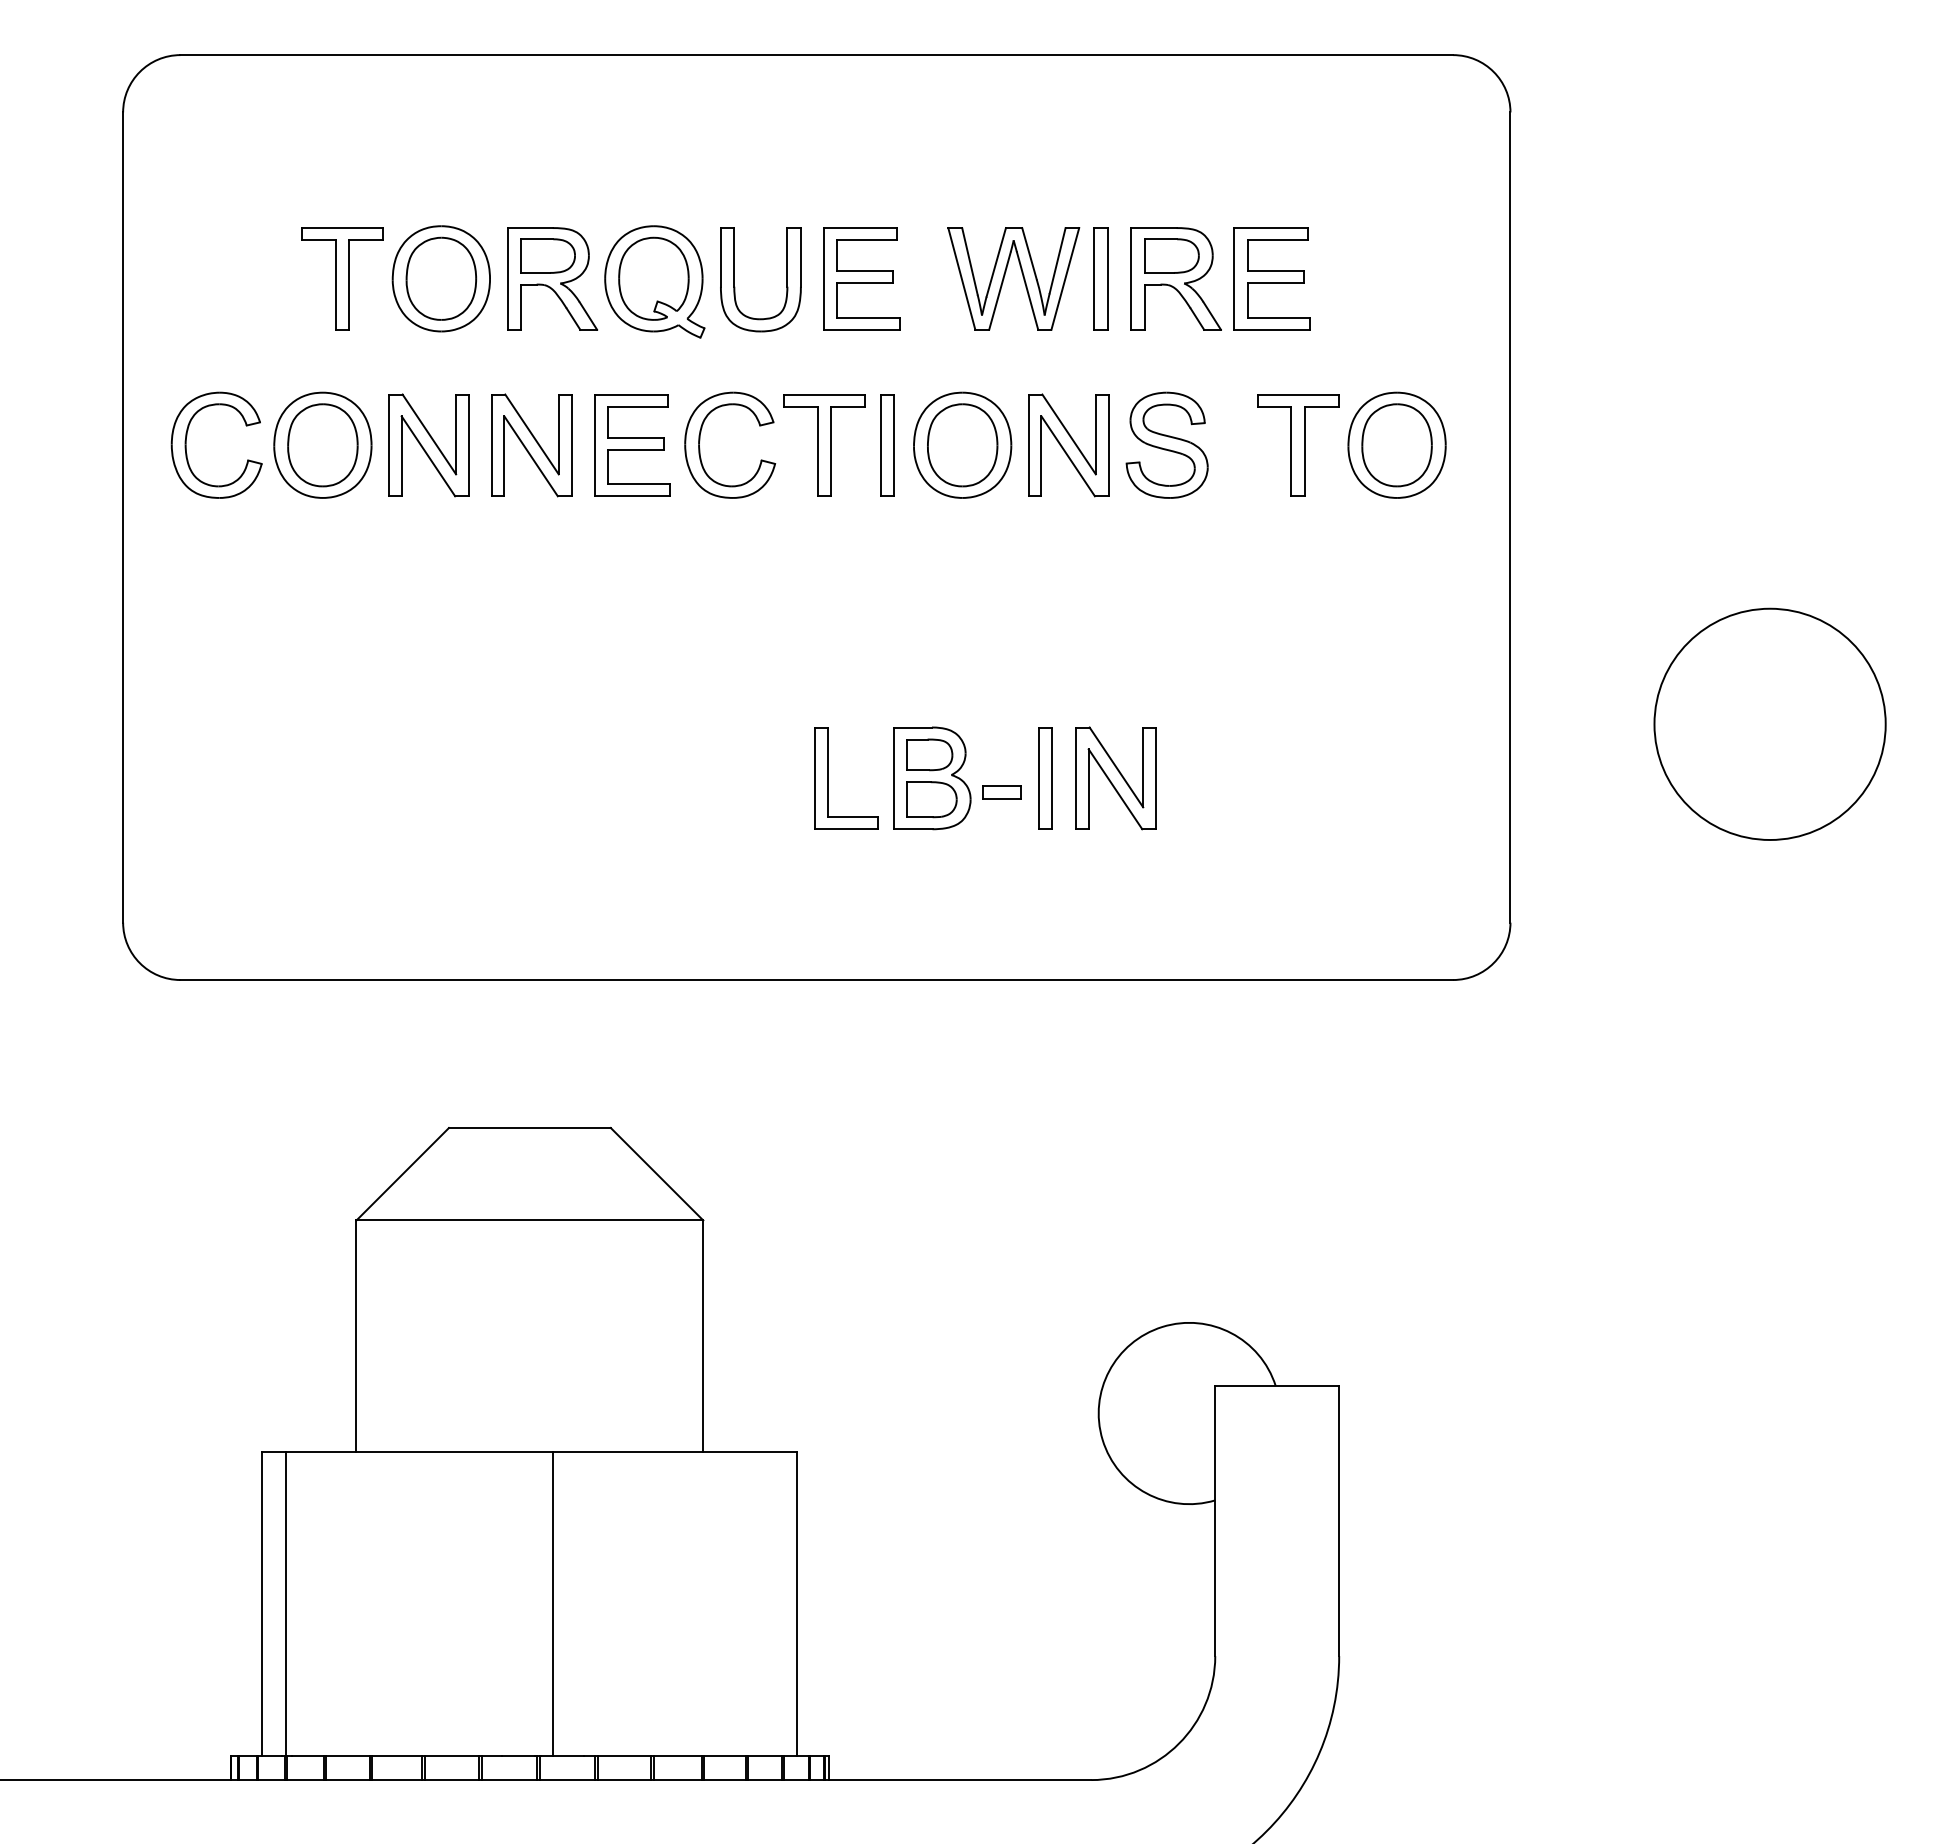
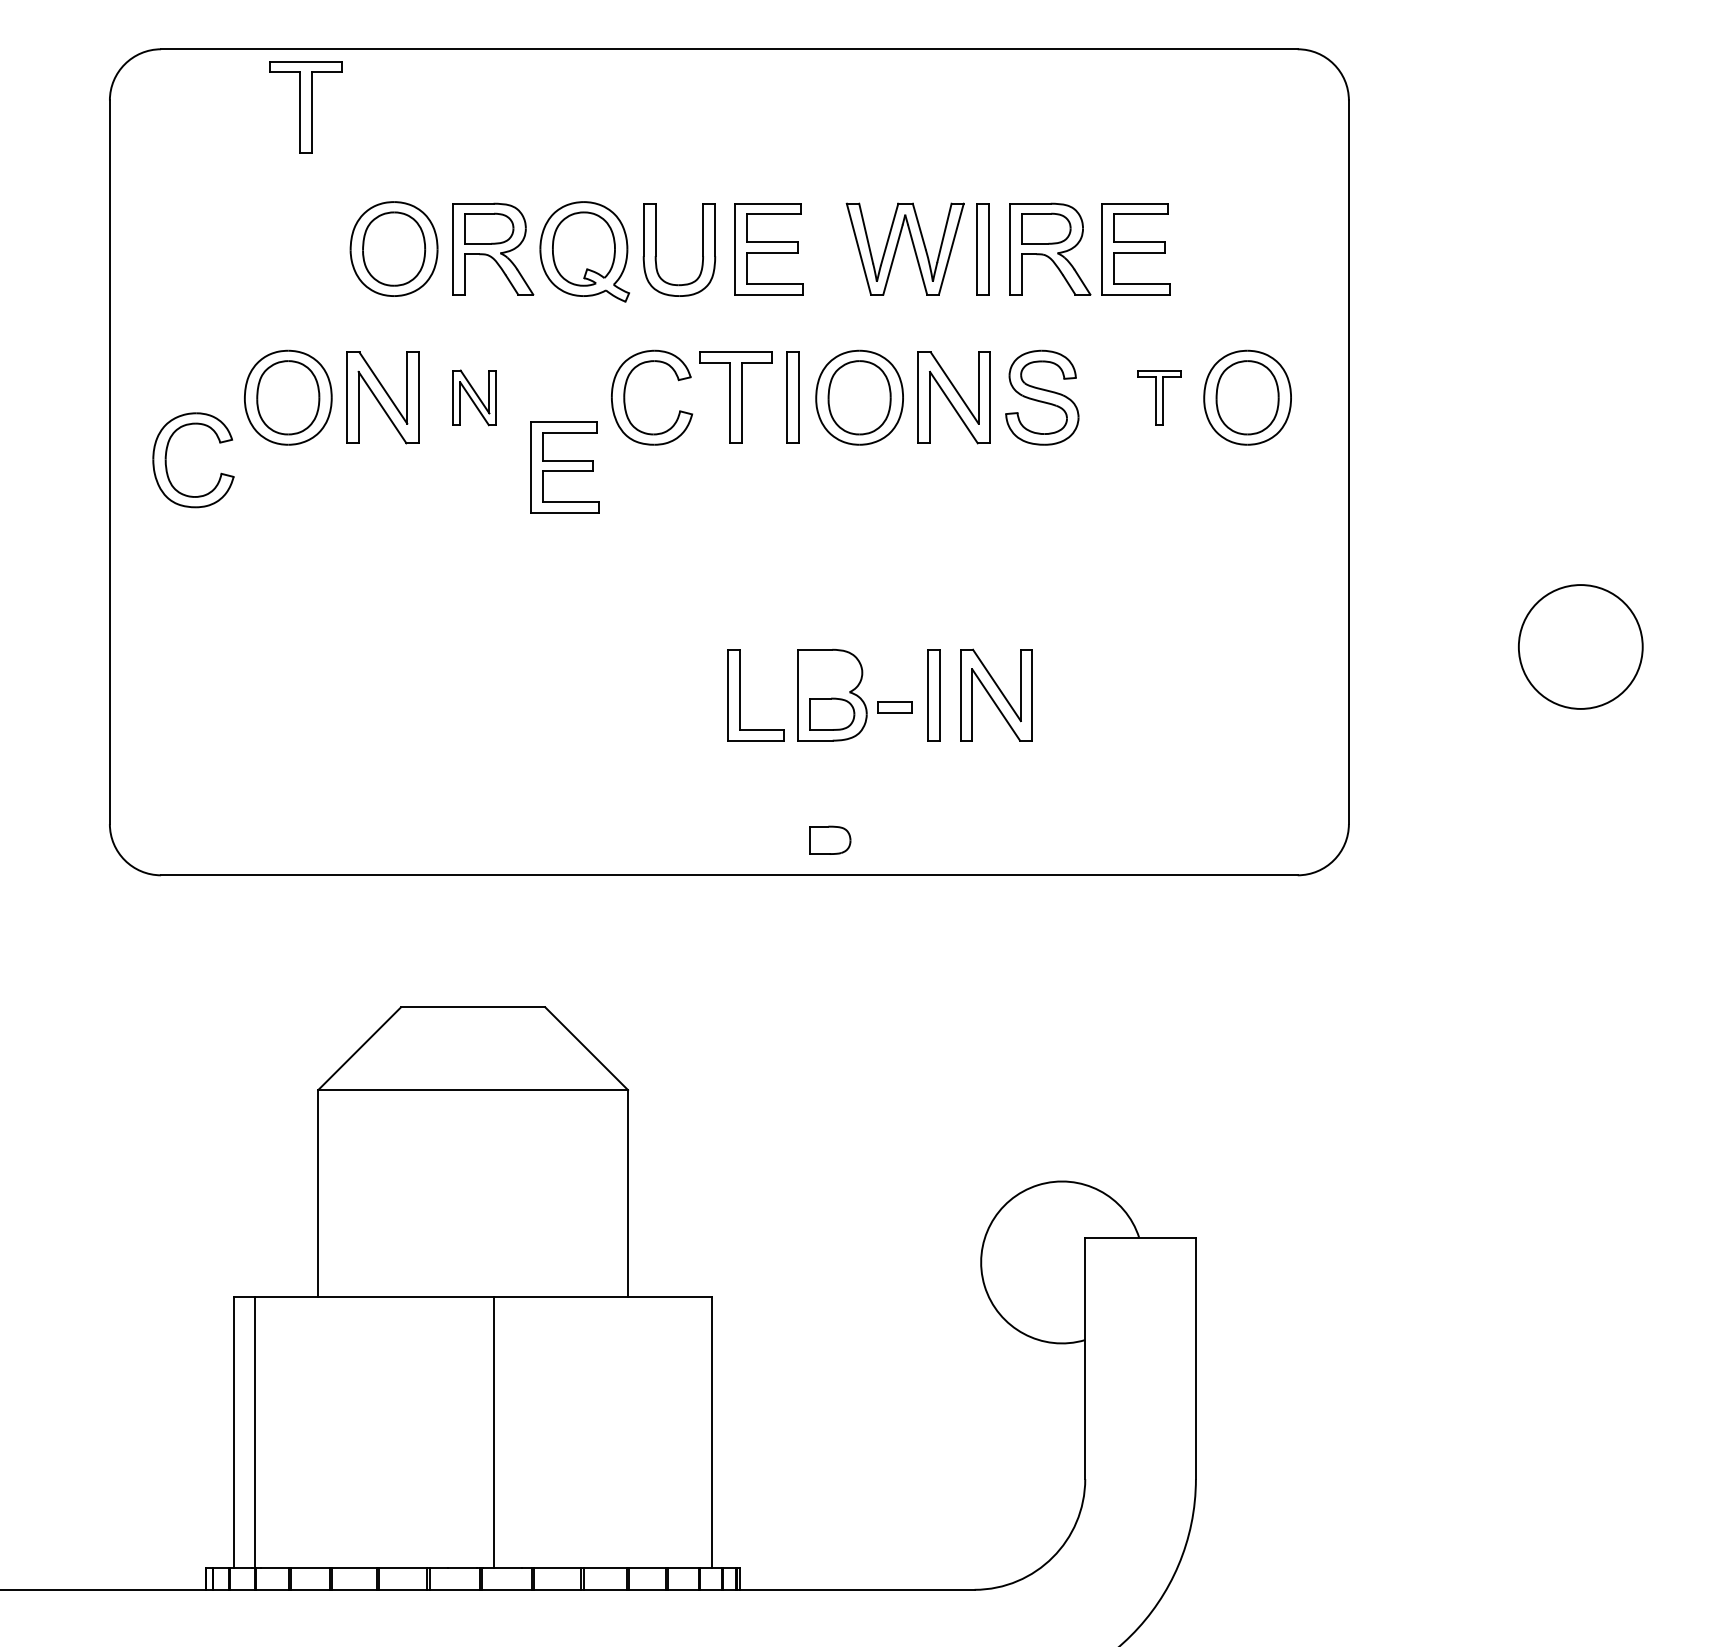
part: (342, 278) -> (305, 106), moved
part: (186, 444) -> (166, 459), moved
part: (531, 445) -> (474, 397), size x0.6
part: (632, 445) -> (564, 467), moved
part: (1298, 445) -> (1159, 397), size x0.6
circle: (1769, 723) -> (1580, 646), size x0.6
part: (929, 754) -> (830, 840), moved

